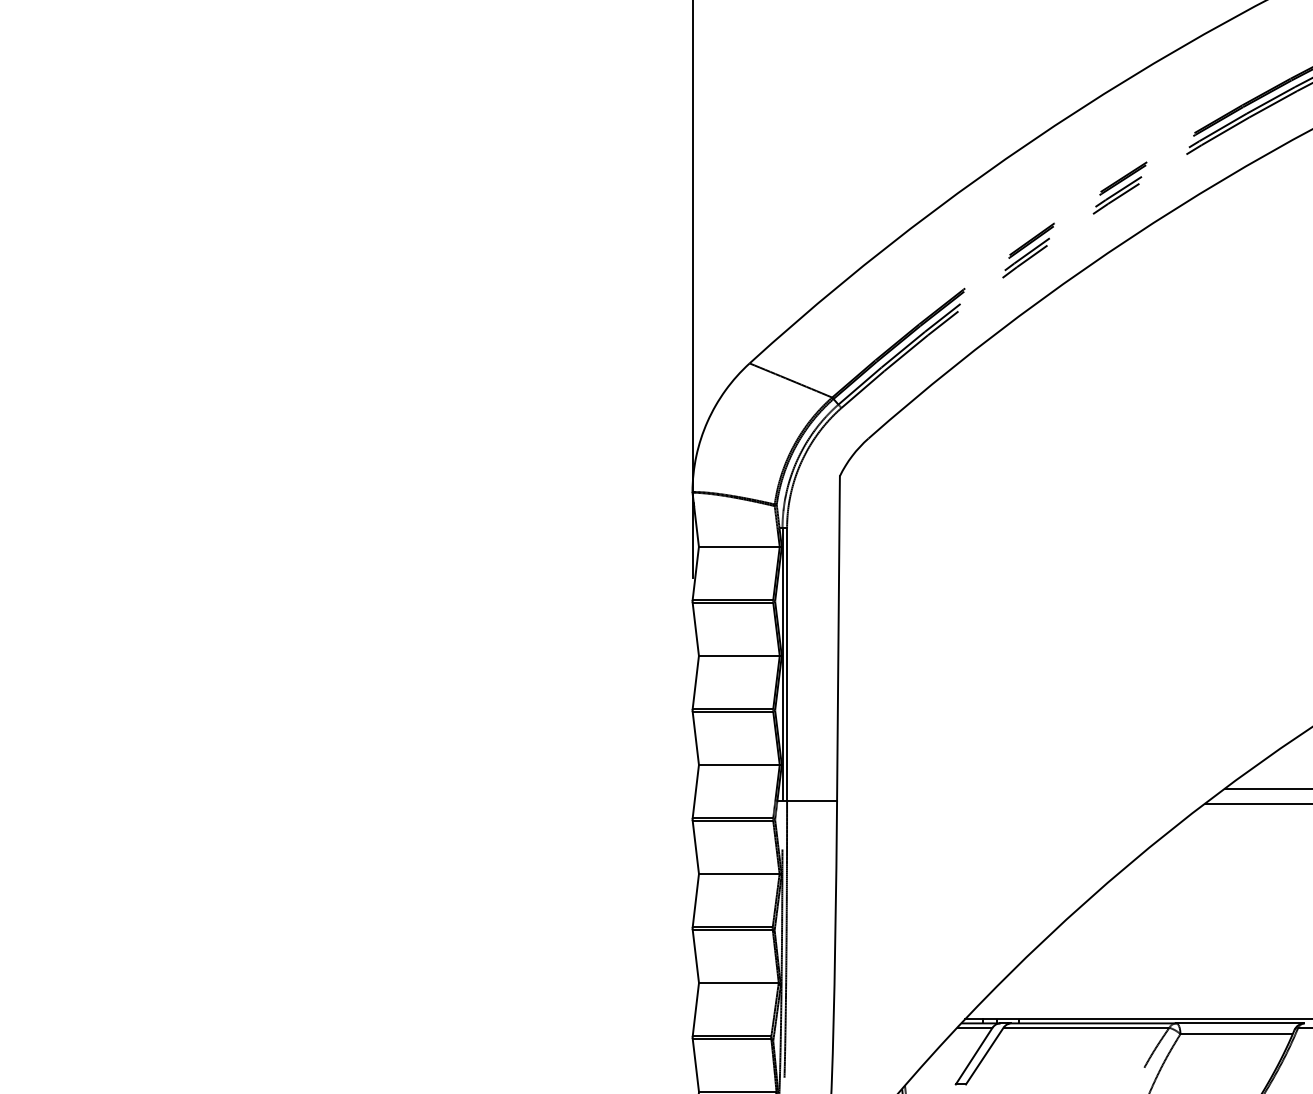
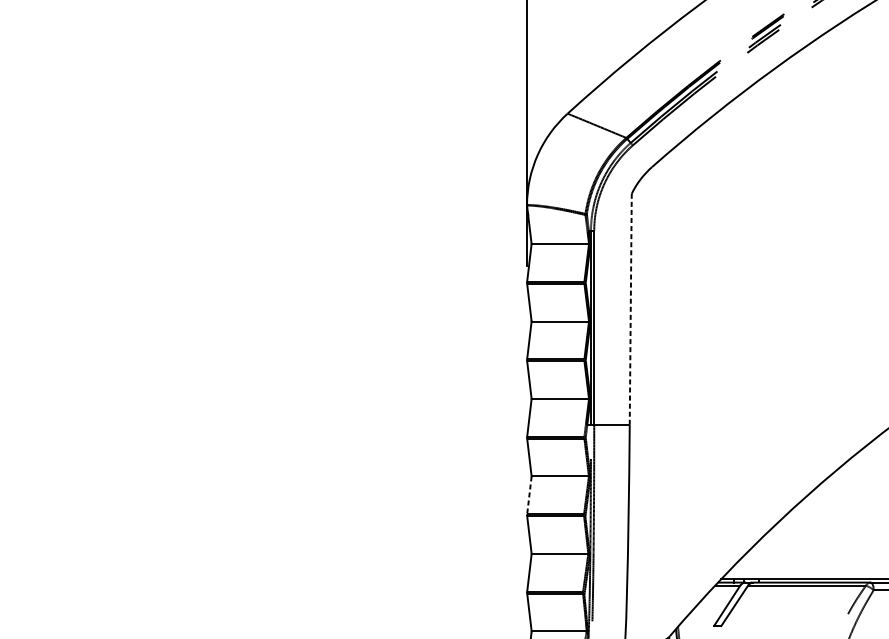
line: (838, 639) -> (630, 309), solid -> dashed
line: (695, 900) -> (529, 495), solid -> dashed

